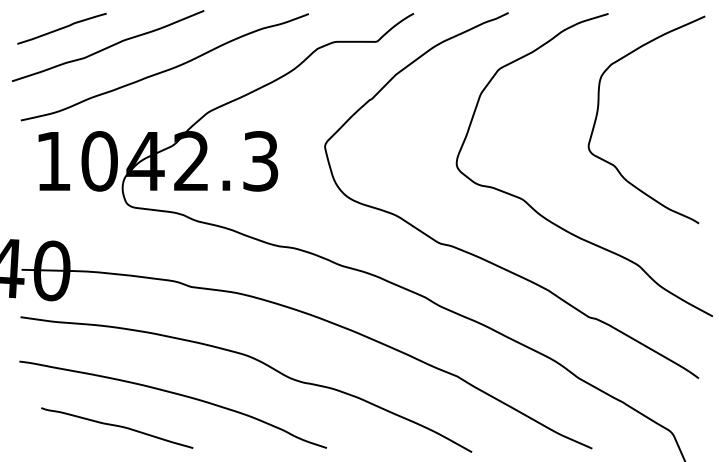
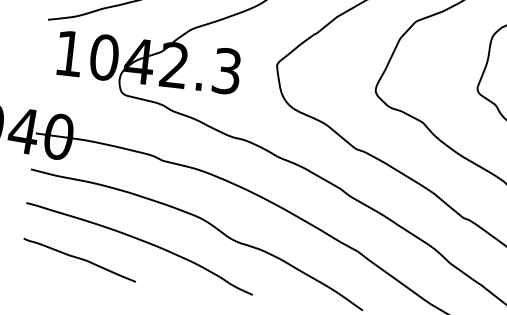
curve: (117, 426) -> (80, 259), moved

